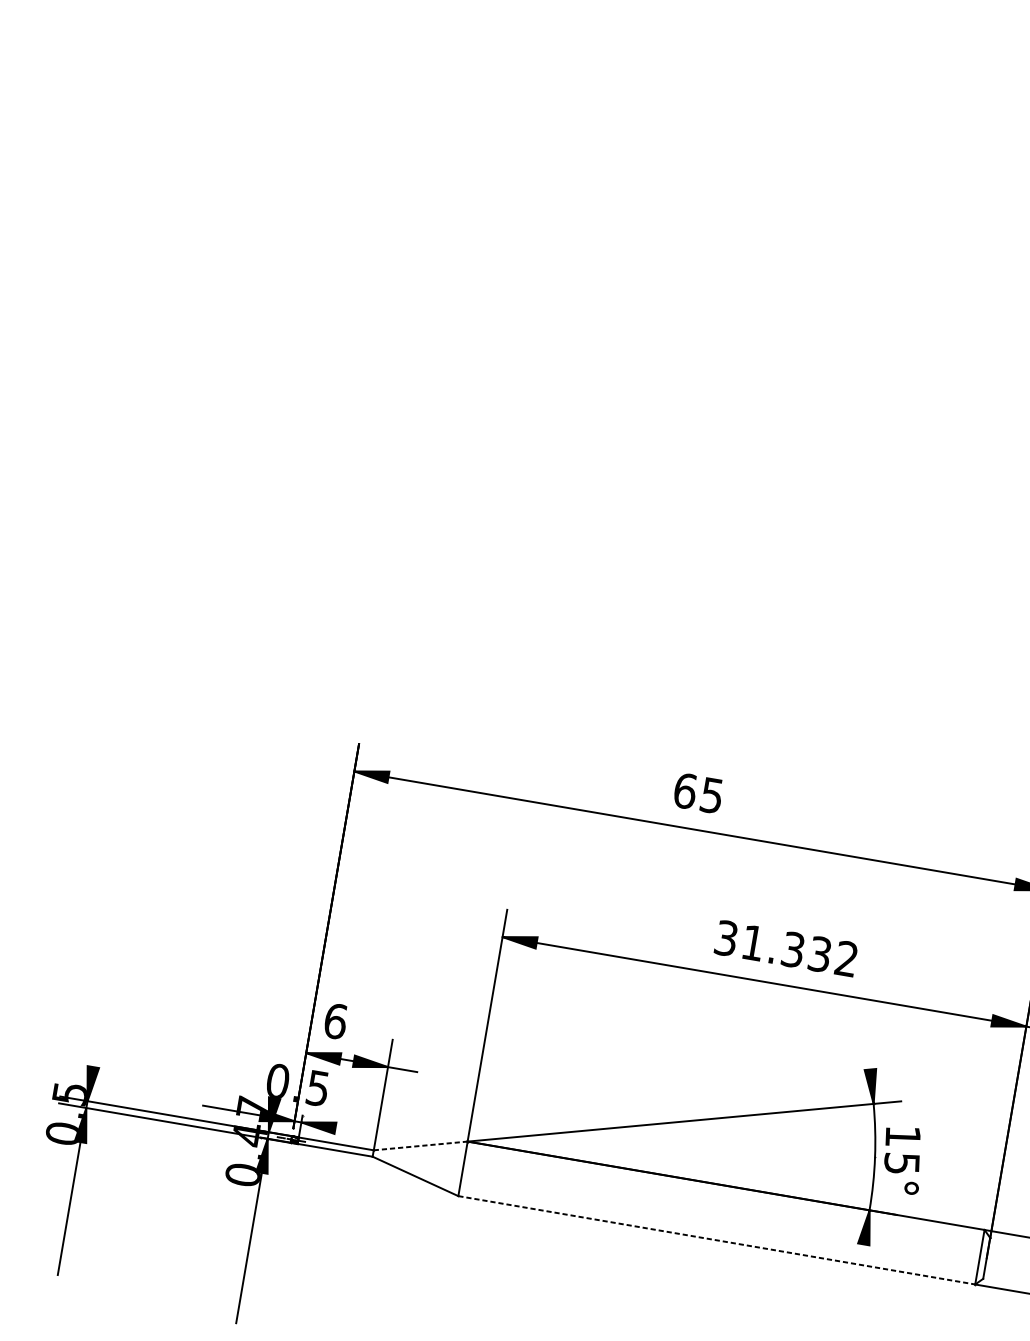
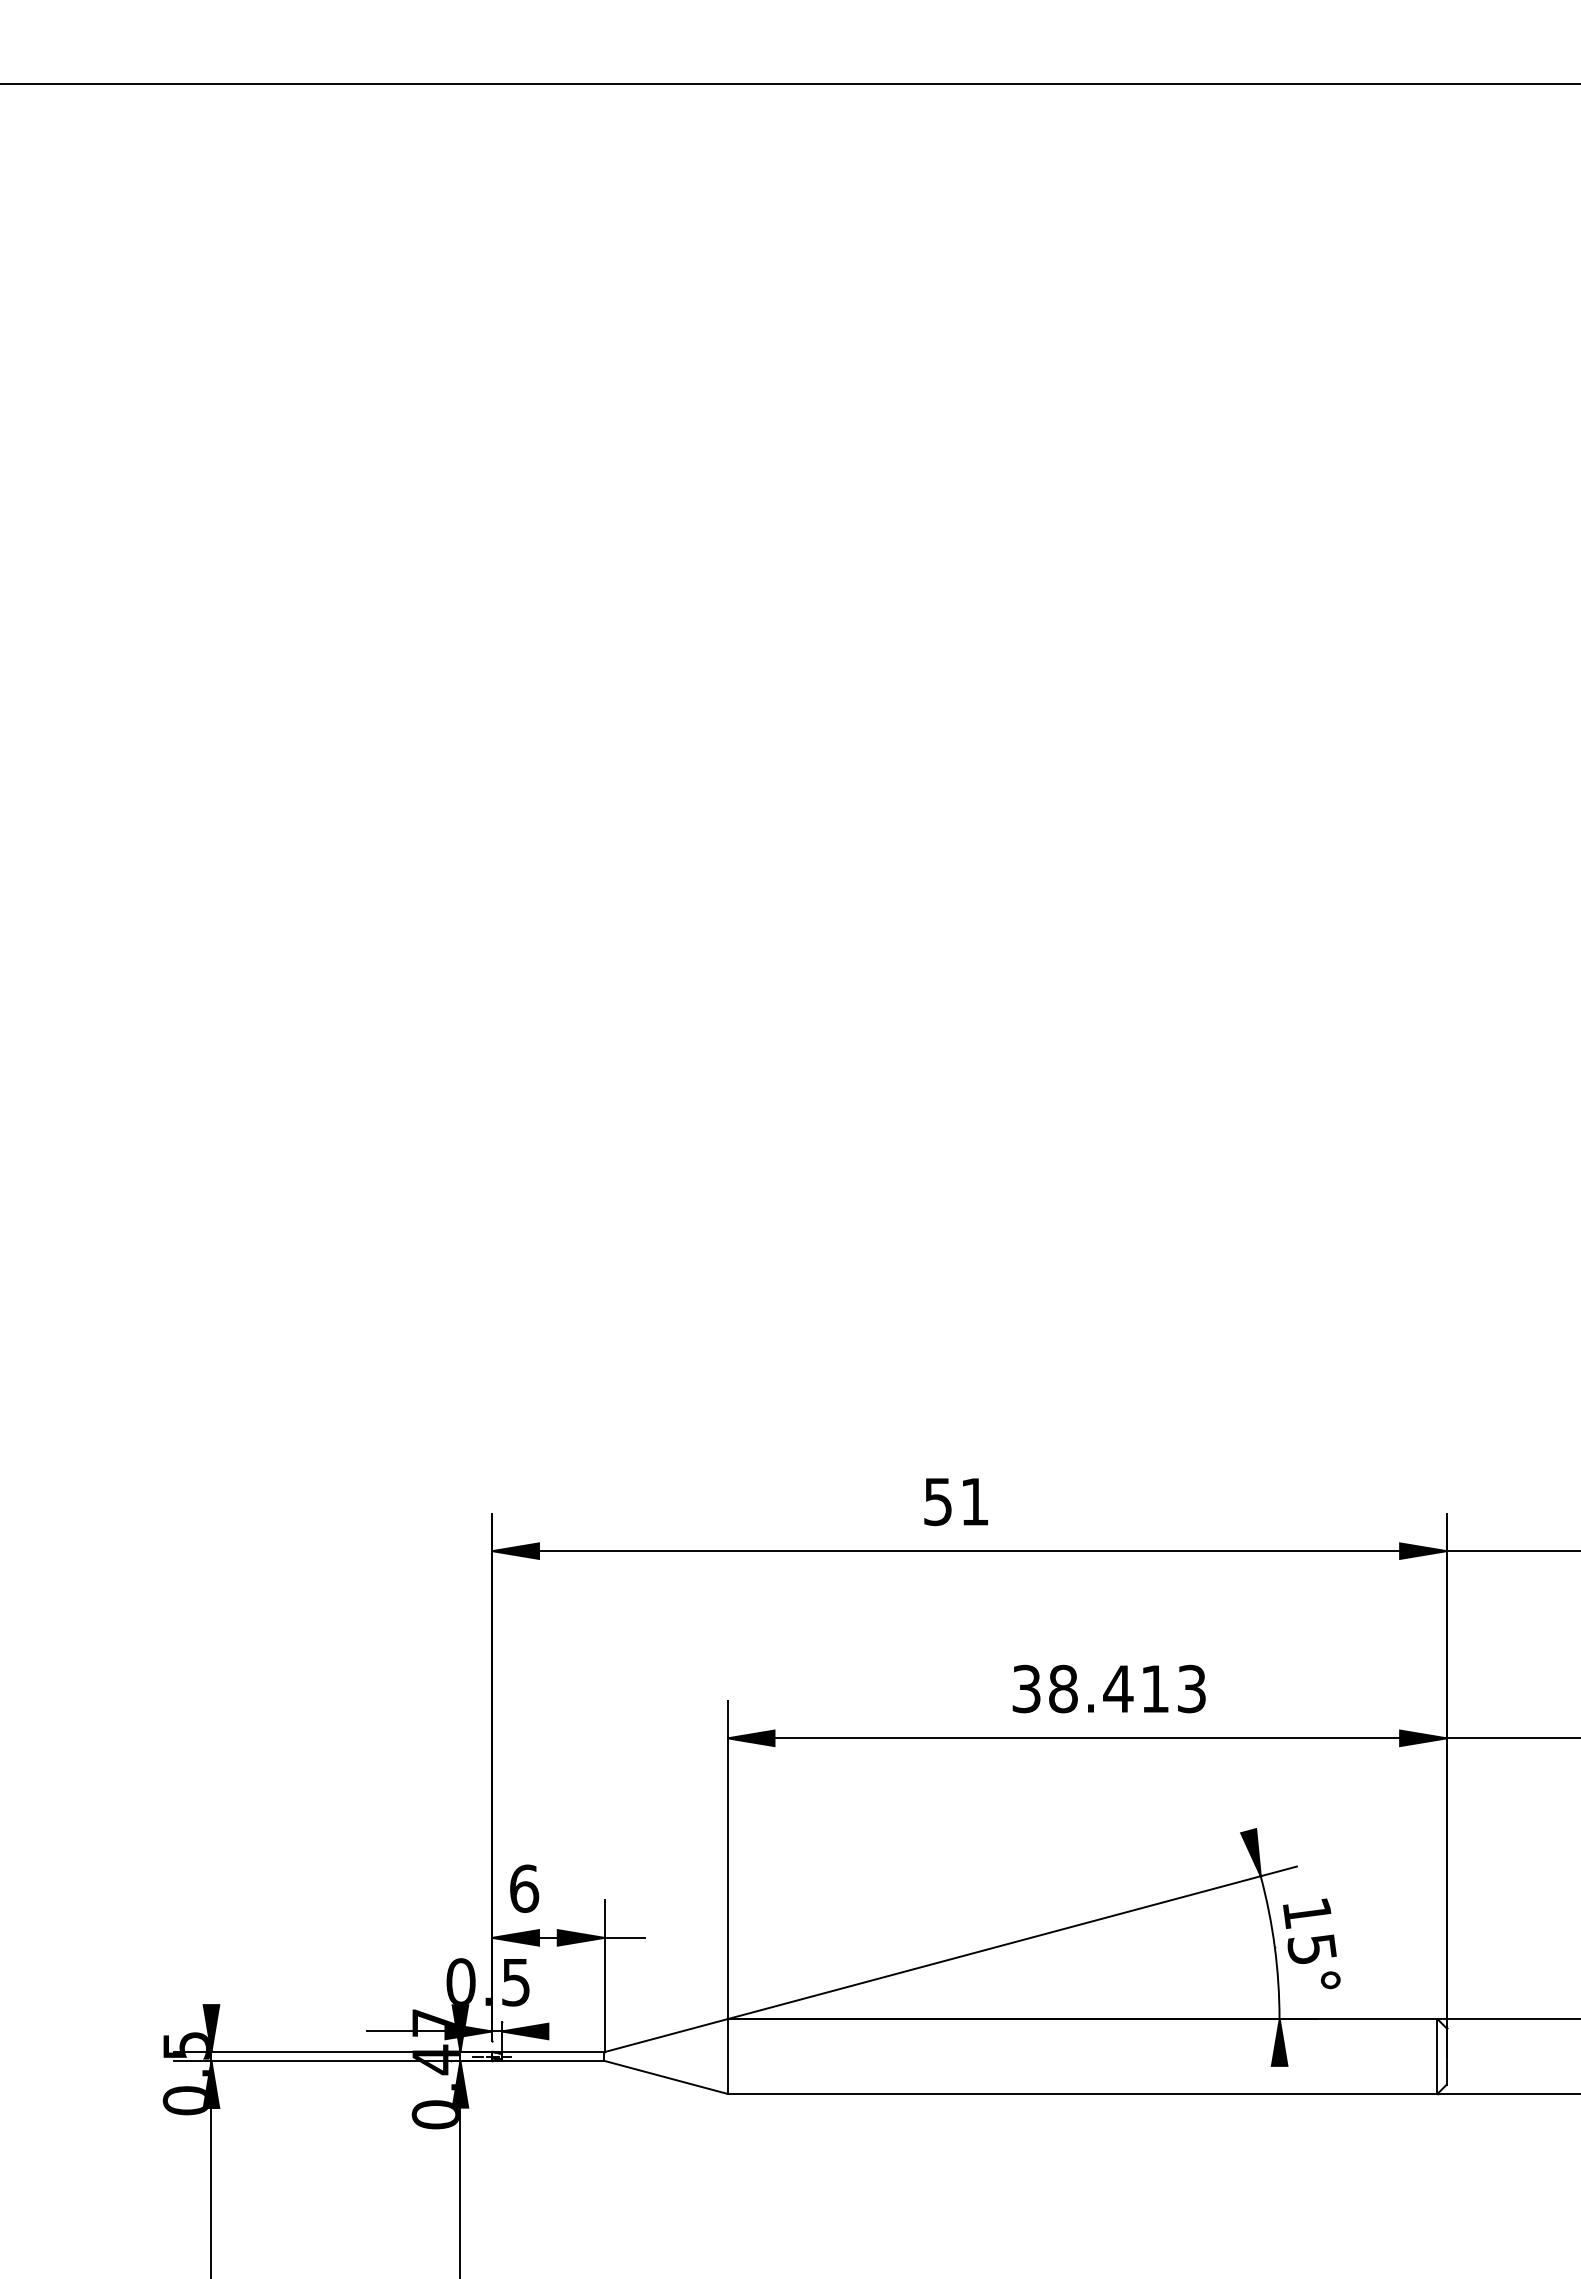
text: (698, 793) -> (956, 1501), 65 -> 51
text: (799, 950) -> (1127, 1688), 31.332 -> 38.413
line: (420, 1145) -> (666, 2035), dashed -> solid
line: (716, 1239) -> (1082, 2093), dashed -> solid

